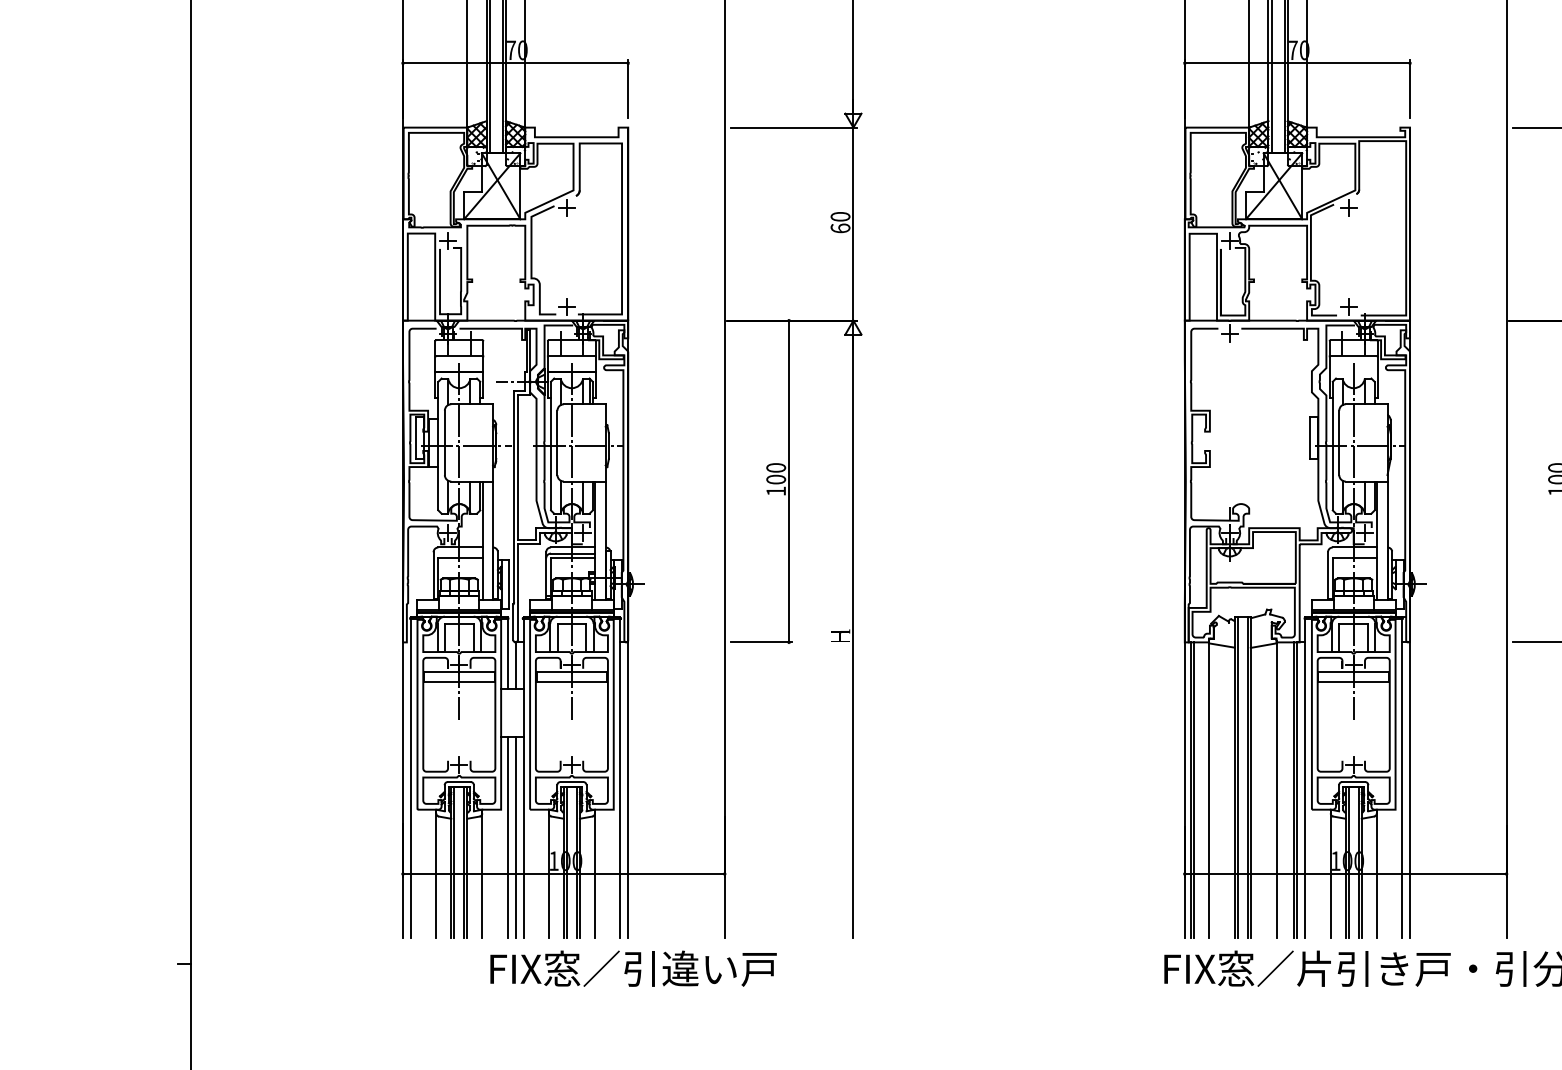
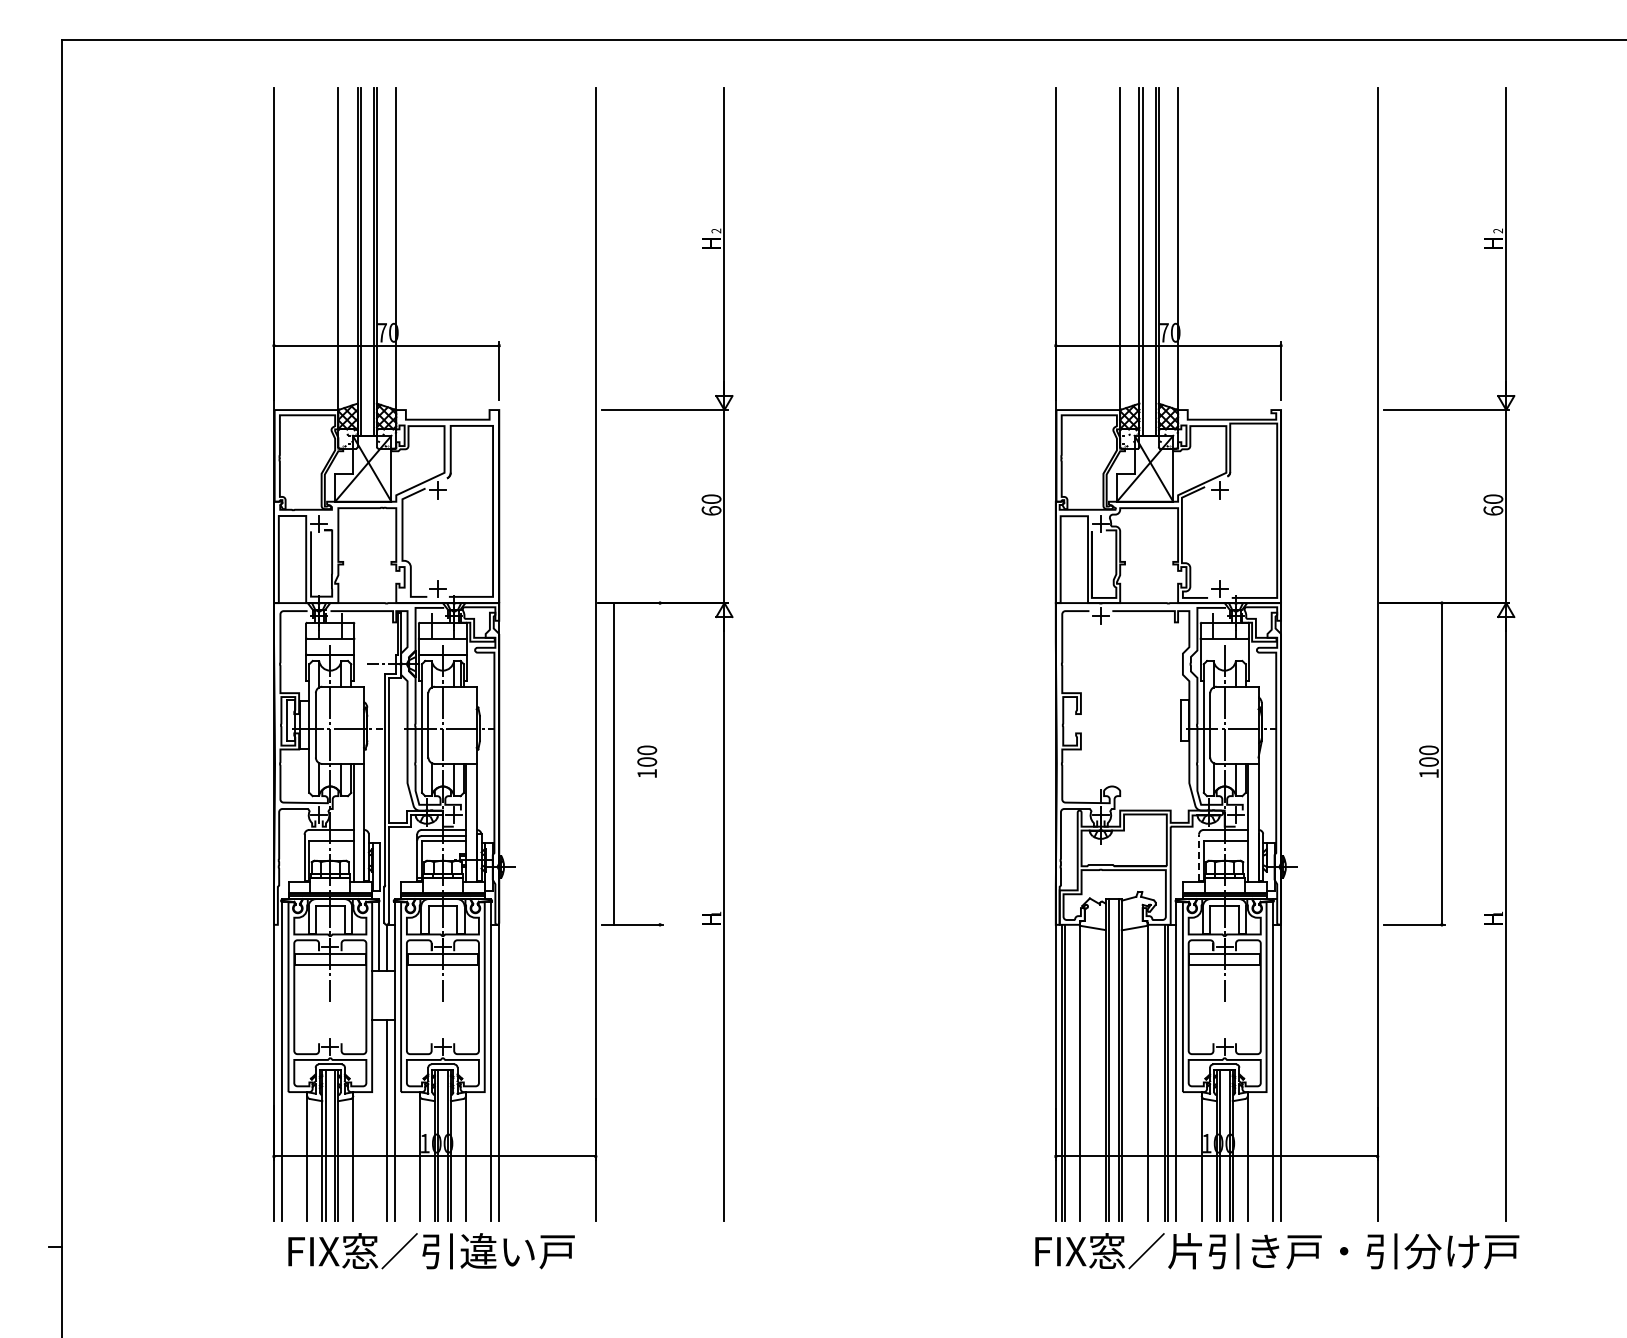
line: (789, 481) -> (614, 763), moved
line: (1328, 575) -> (1199, 857), solid -> dashed
line: (507, 837) -> (378, 1119), removed
text: (633, 969) -> (431, 1251), moved

